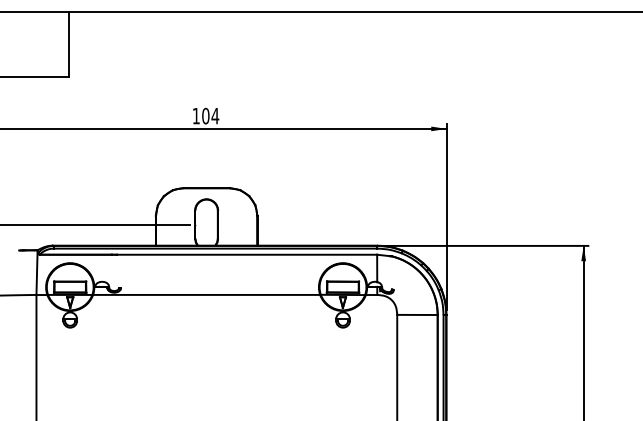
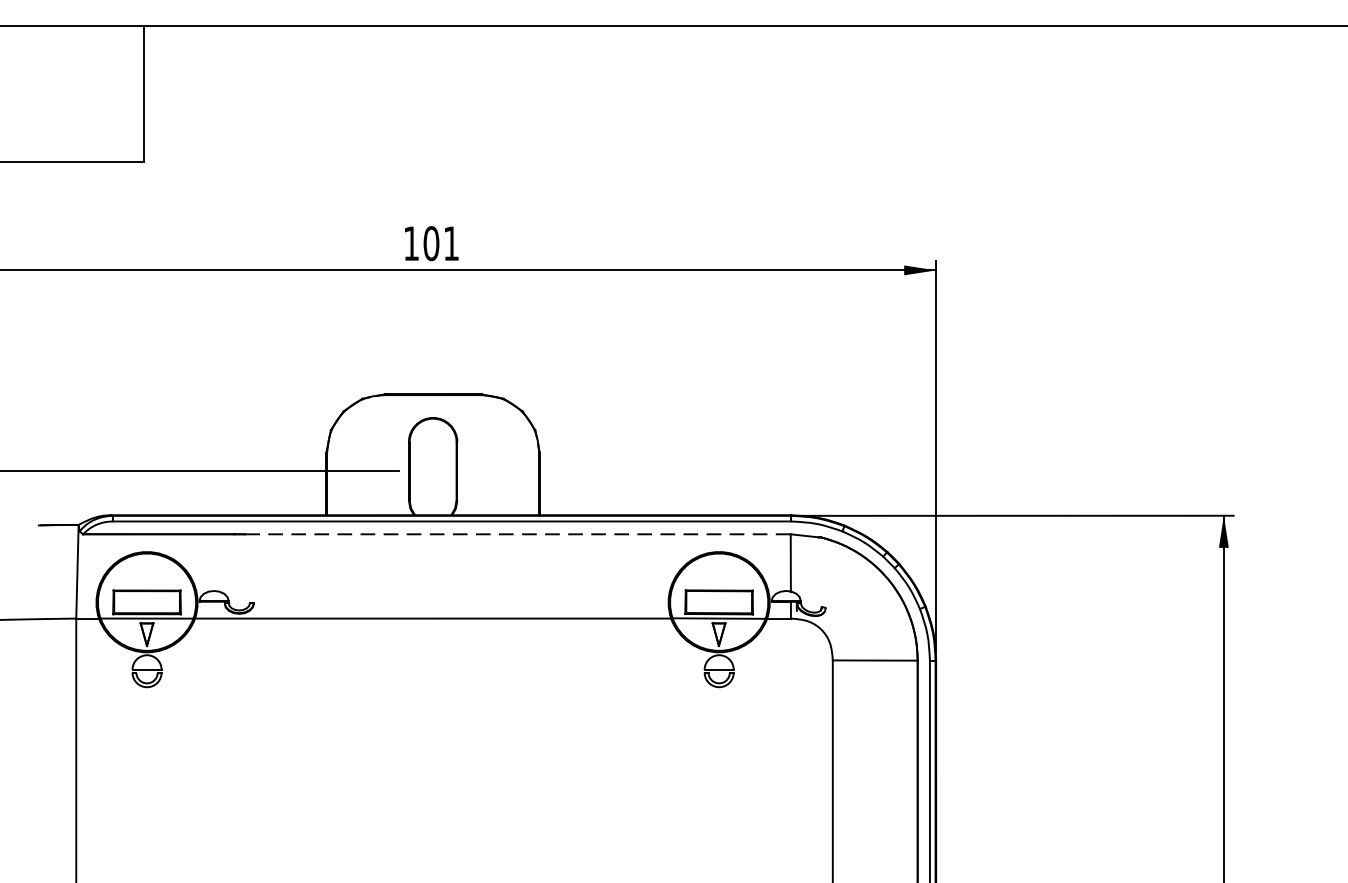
text: (215, 116) -> (451, 244), 104 -> 101
line: (247, 254) -> (518, 533), solid -> dashed

